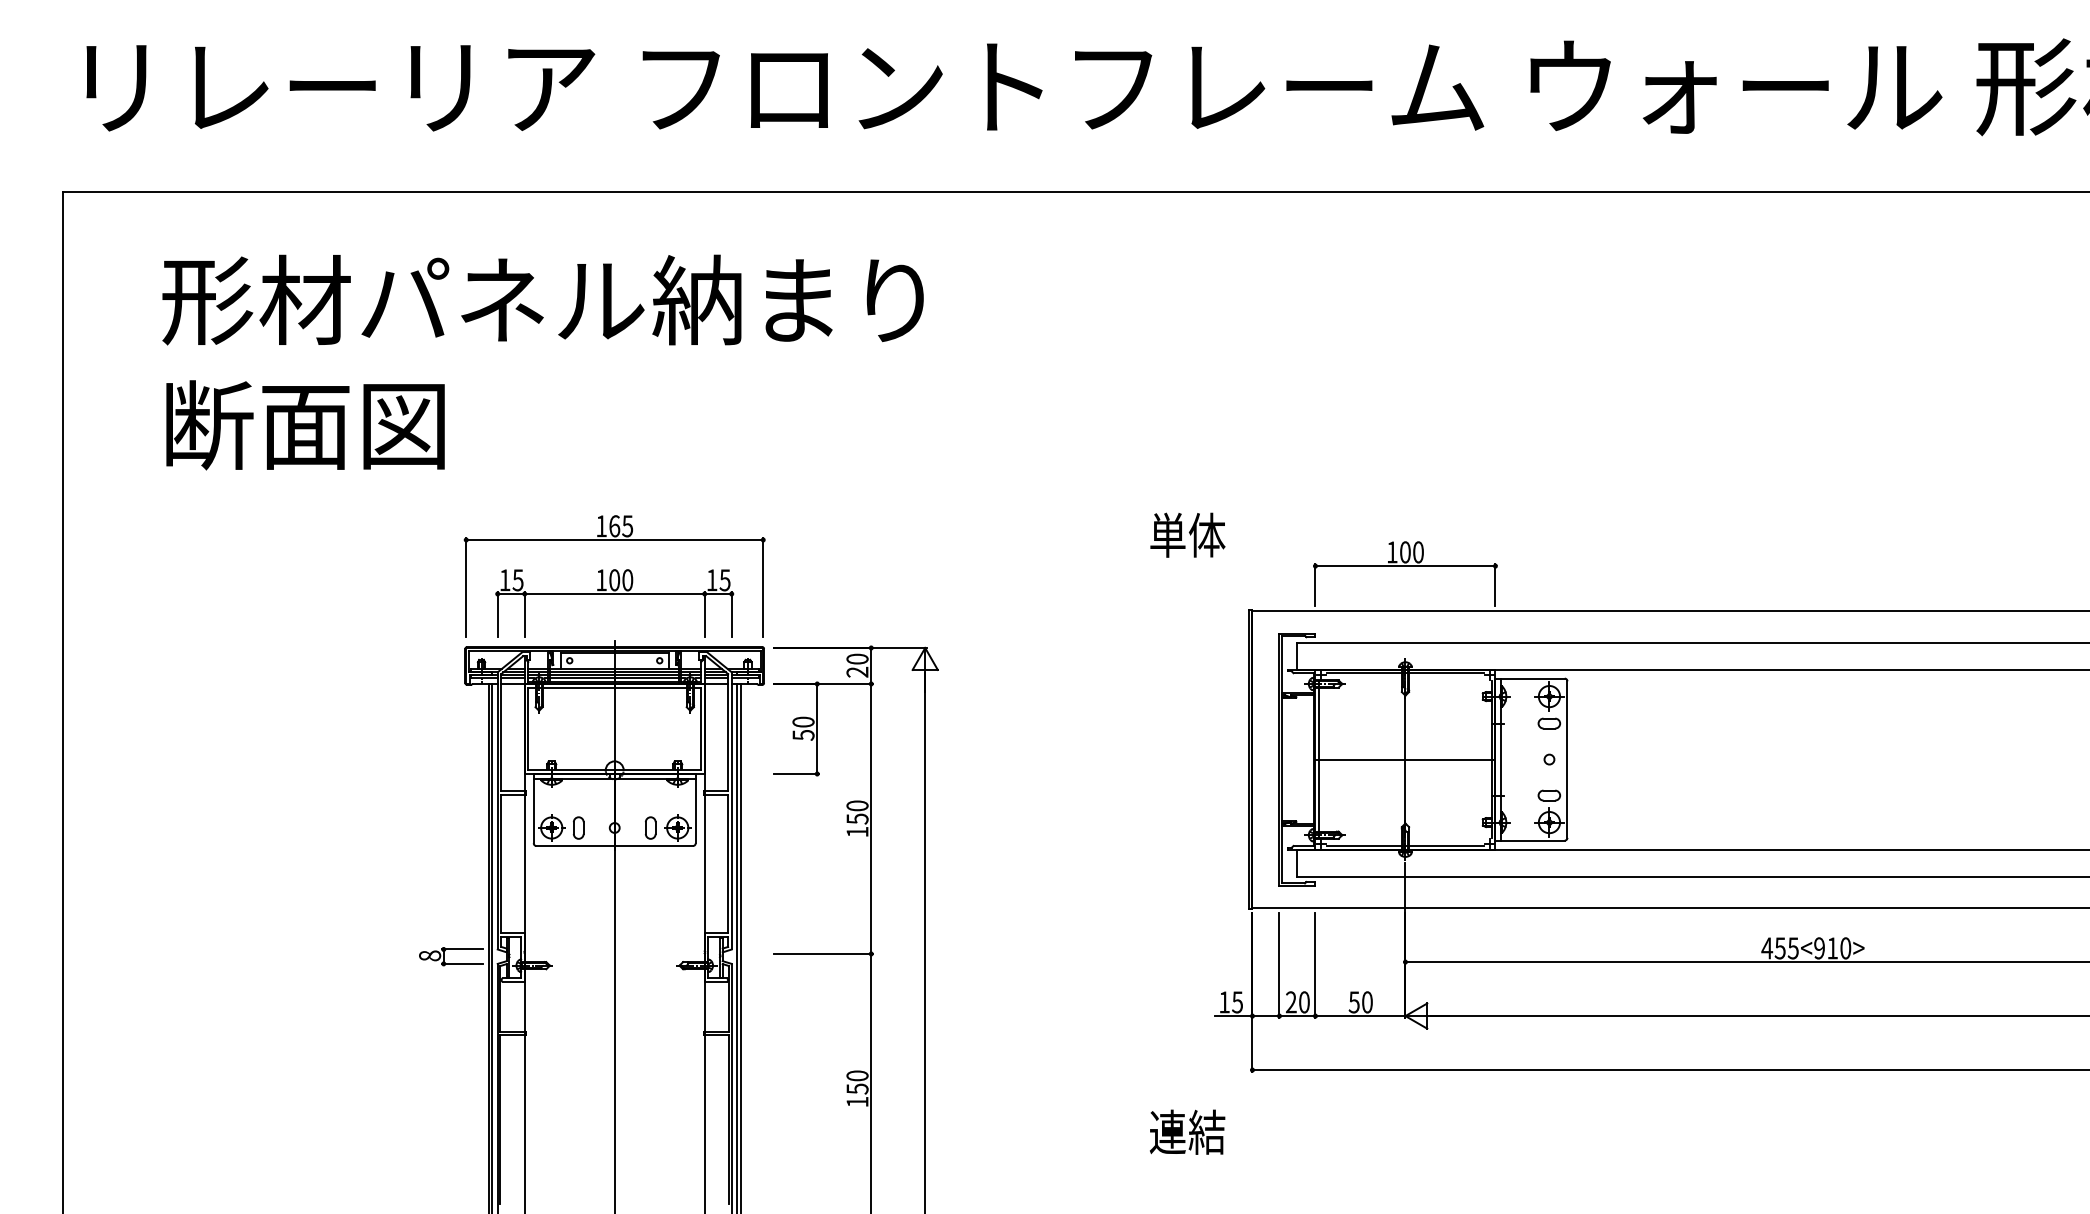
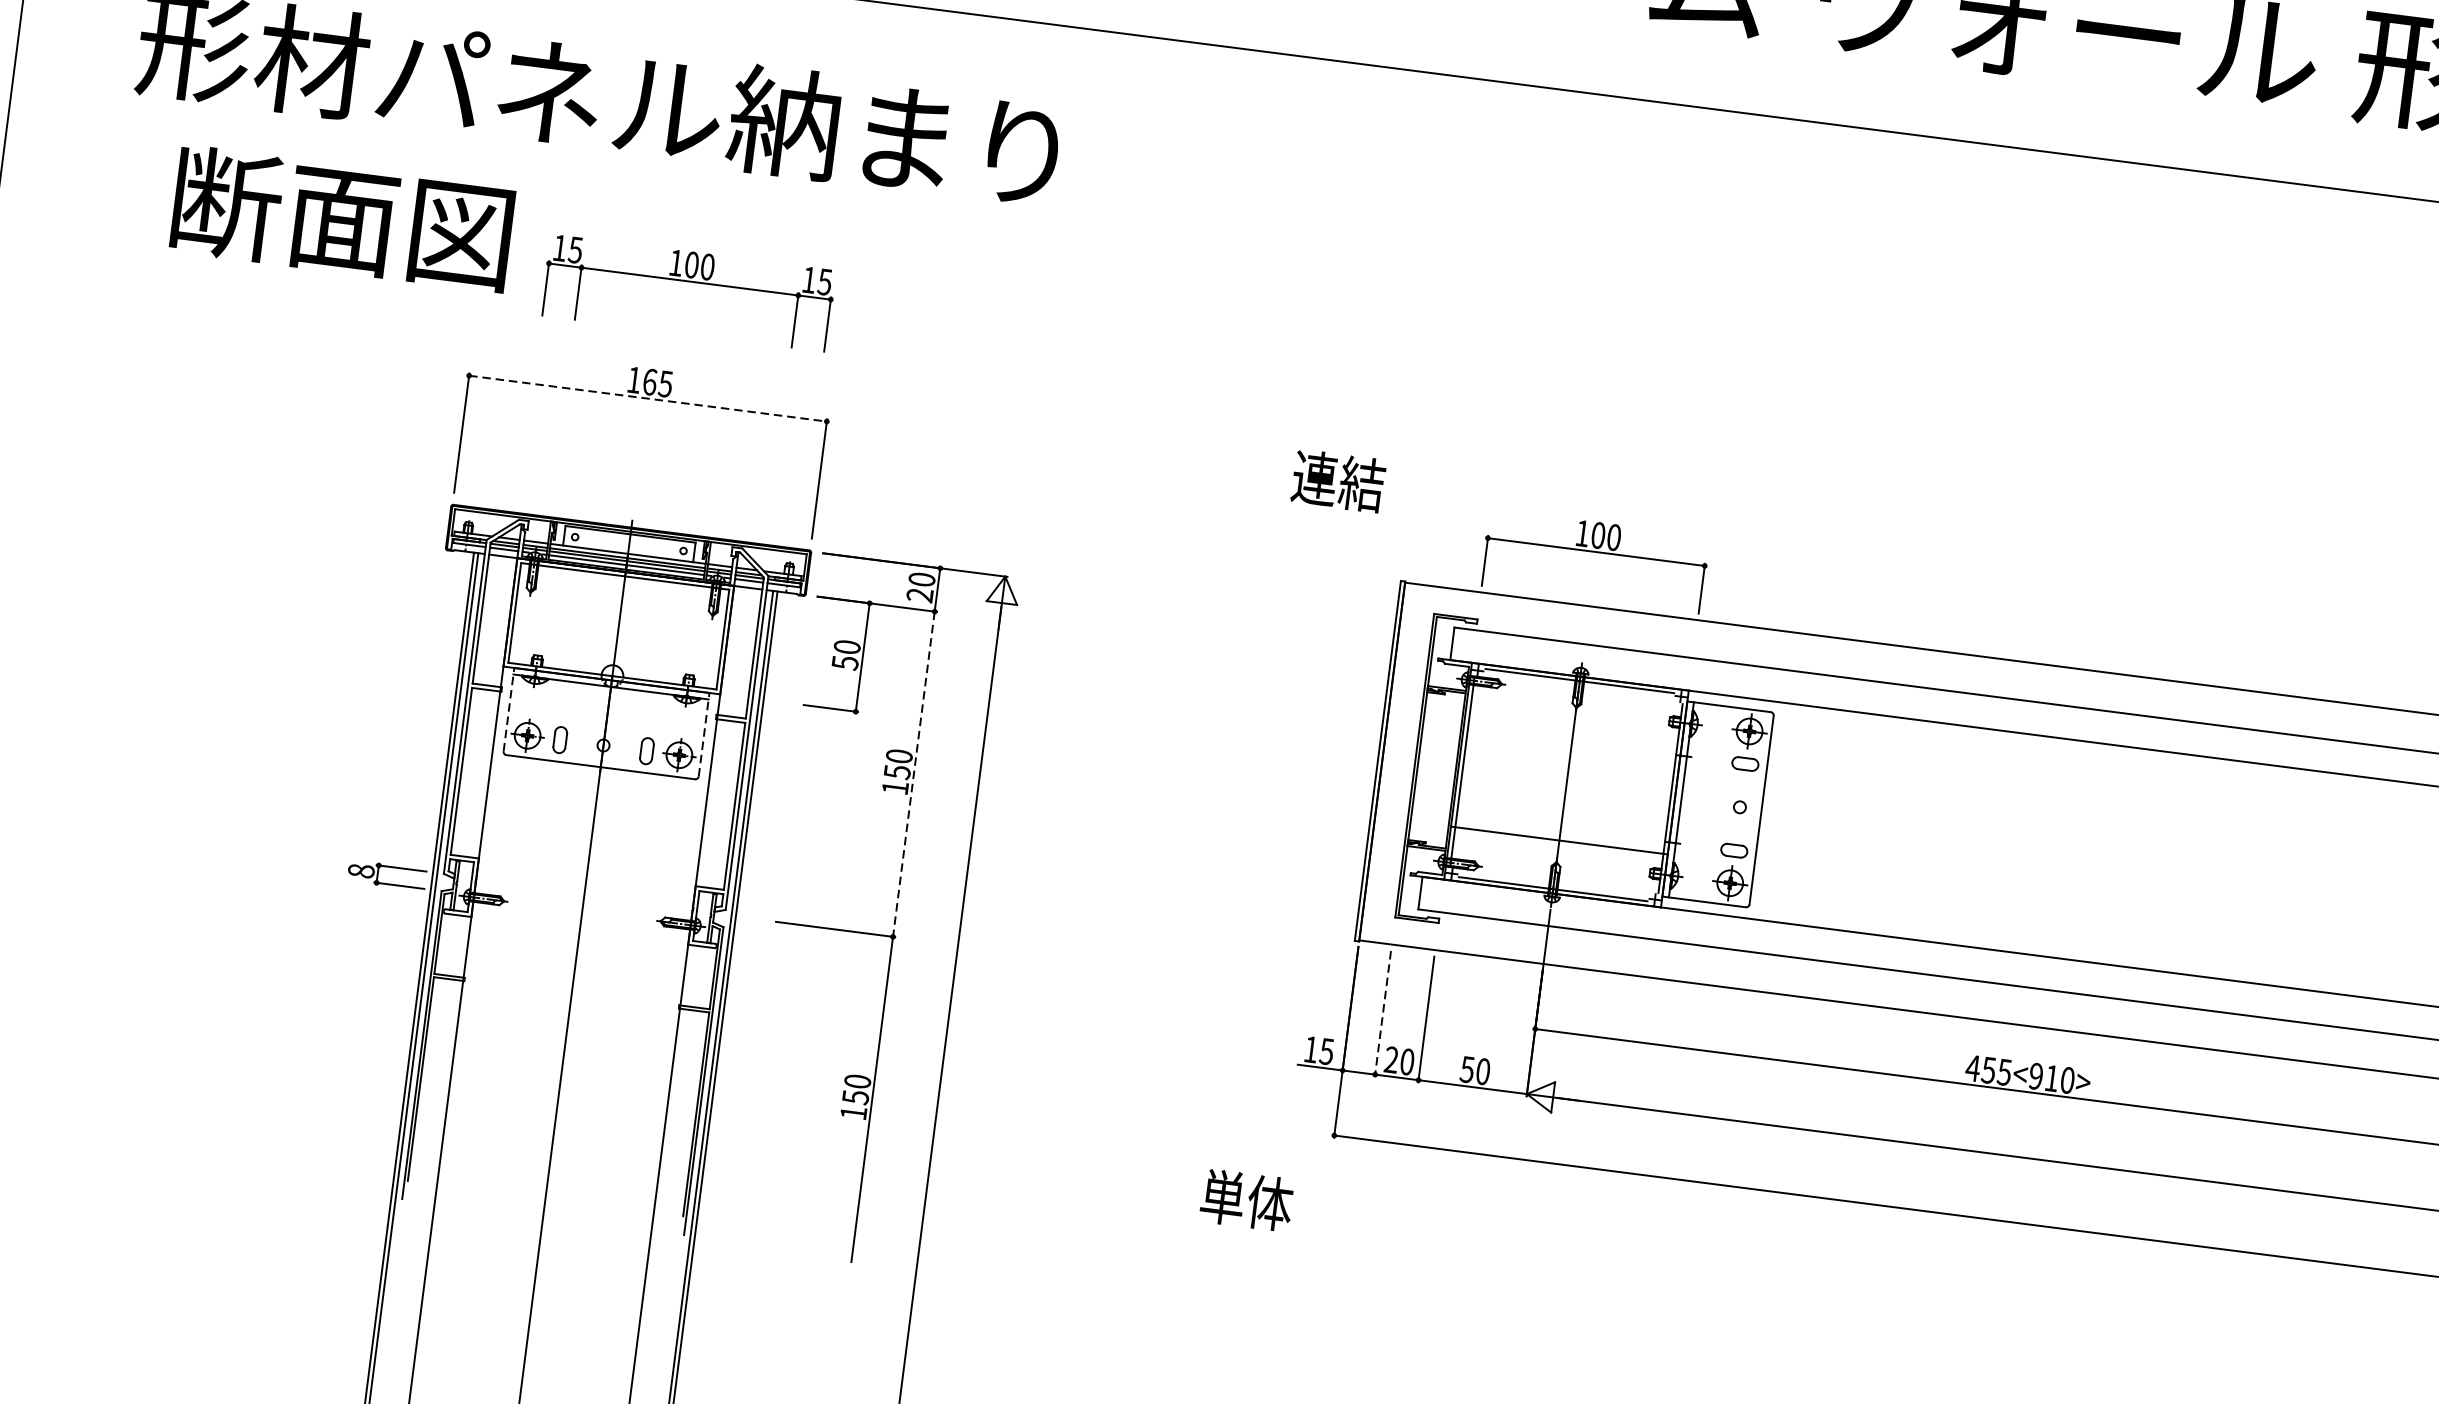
text: (305, 425) -> (342, 219), moved
text: (1187, 534) -> (1338, 480), 単体 -> 連結
line: (615, 540) -> (648, 399), solid -> dashed
part: (614, 594) -> (689, 282), moved
line: (1405, 759) -> (1559, 840), moved
line: (533, 808) -> (508, 709), solid -> dashed
line: (695, 808) -> (703, 734), solid -> dashed
line: (871, 818) -> (914, 773), solid -> dashed
line: (1279, 966) -> (1382, 1014), solid -> dashed
text: (1187, 1131) -> (1246, 1199), 連結 -> 単体

